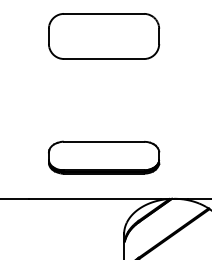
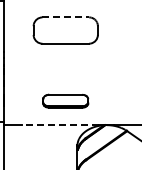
line: (105, 14) -> (66, 17), solid -> dashed
part: (103, 158) -> (65, 101), size x0.7
line: (93, 199) -> (59, 125), solid -> dashed

